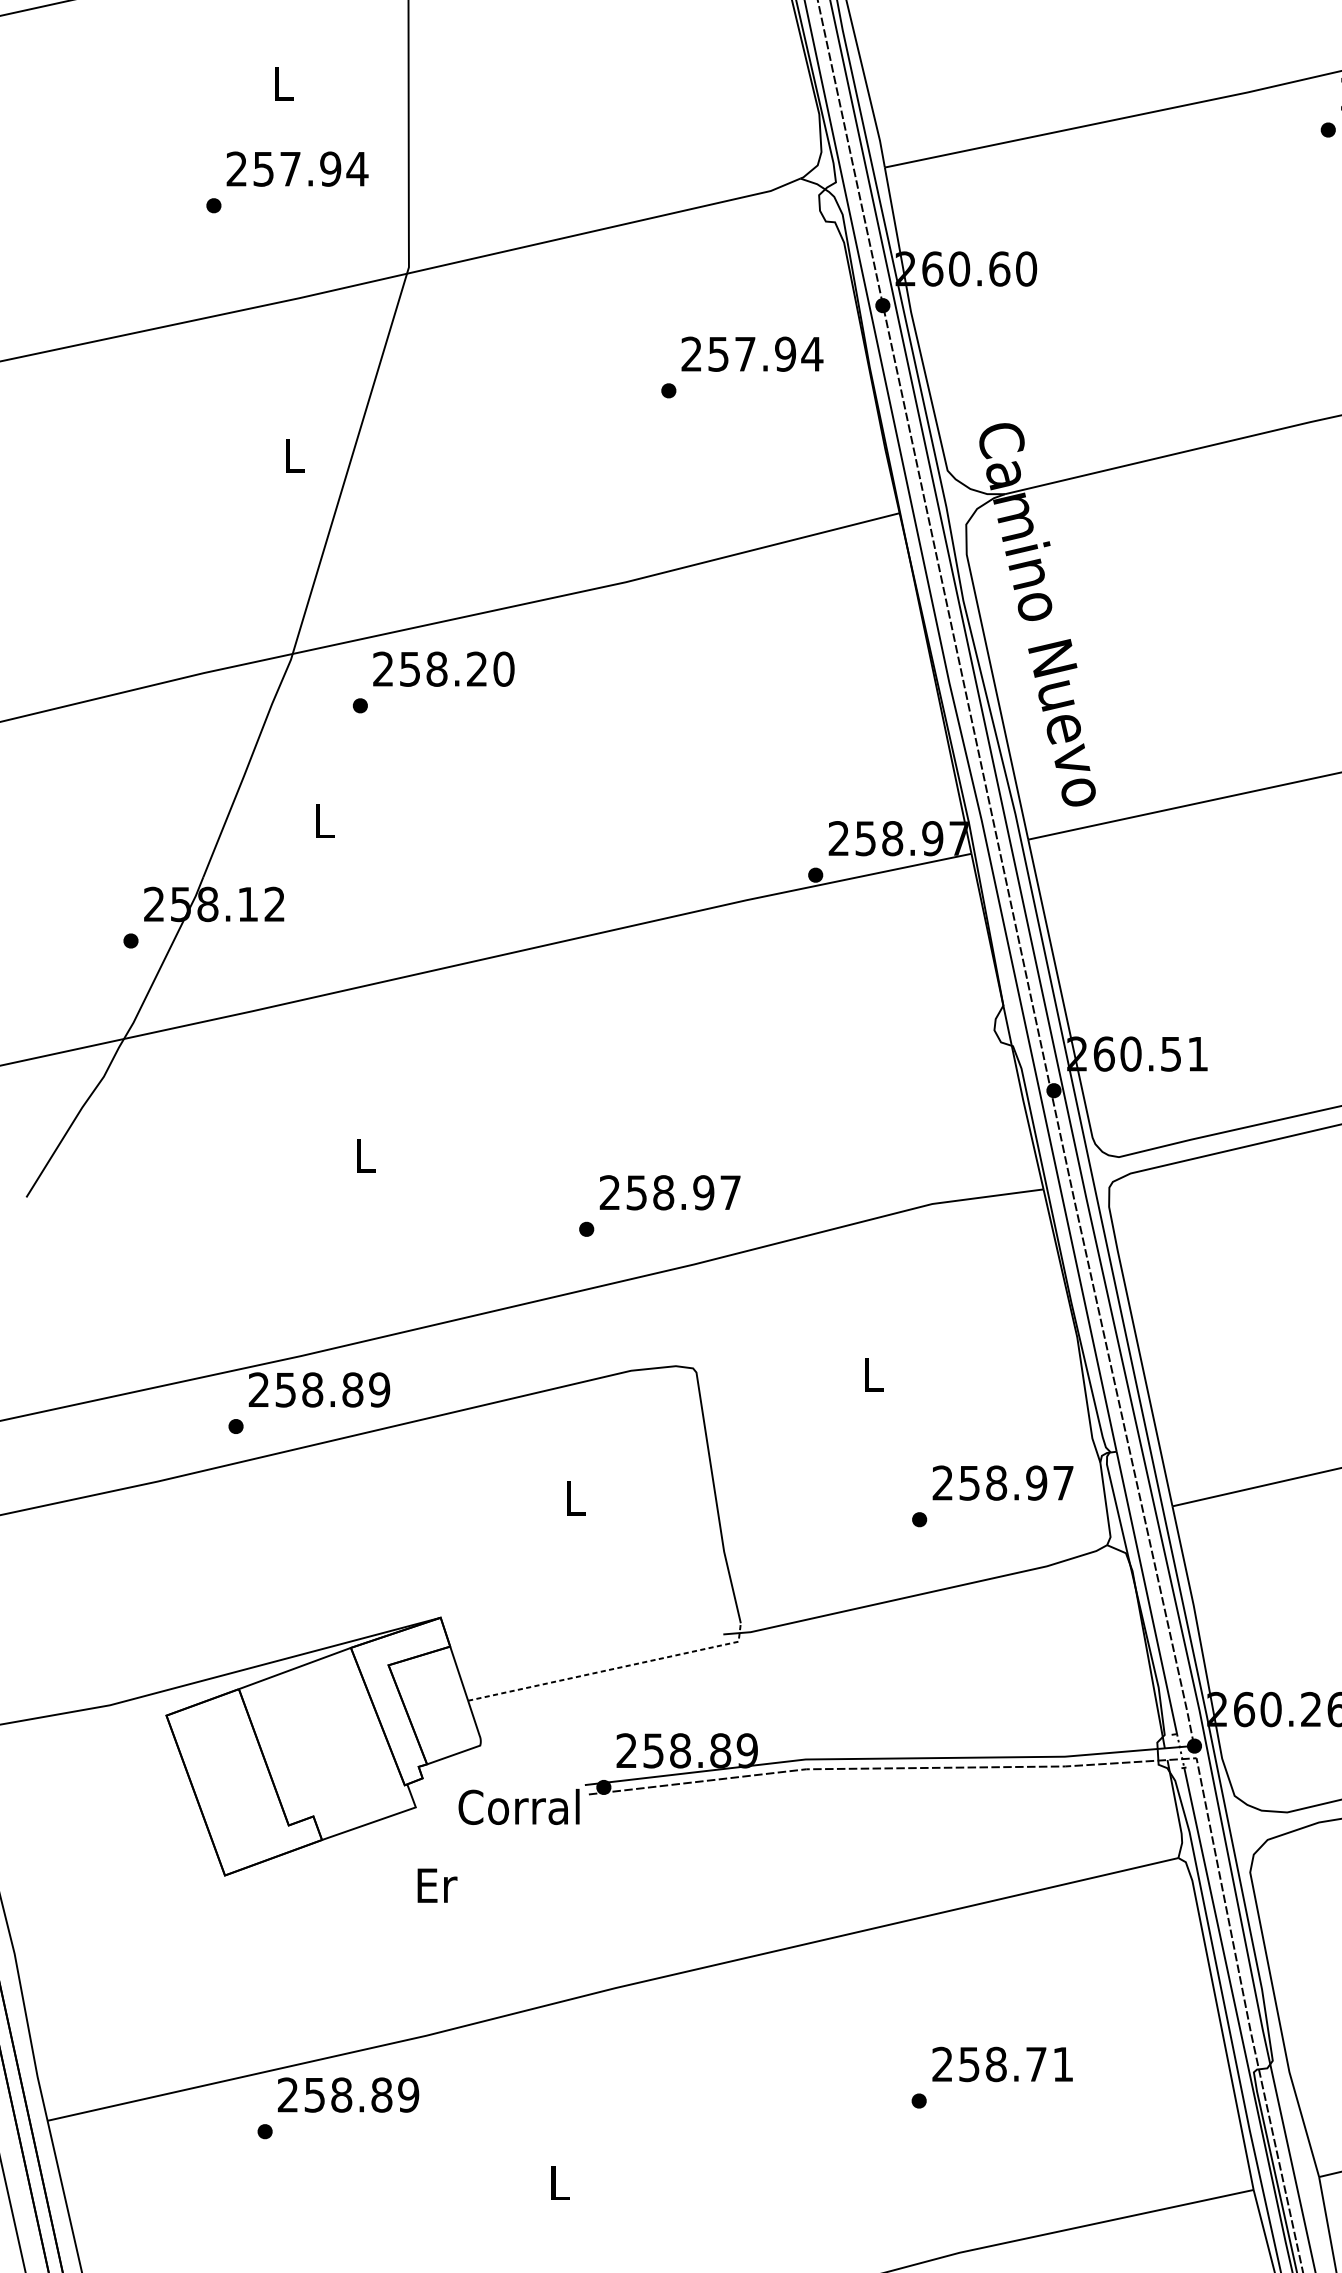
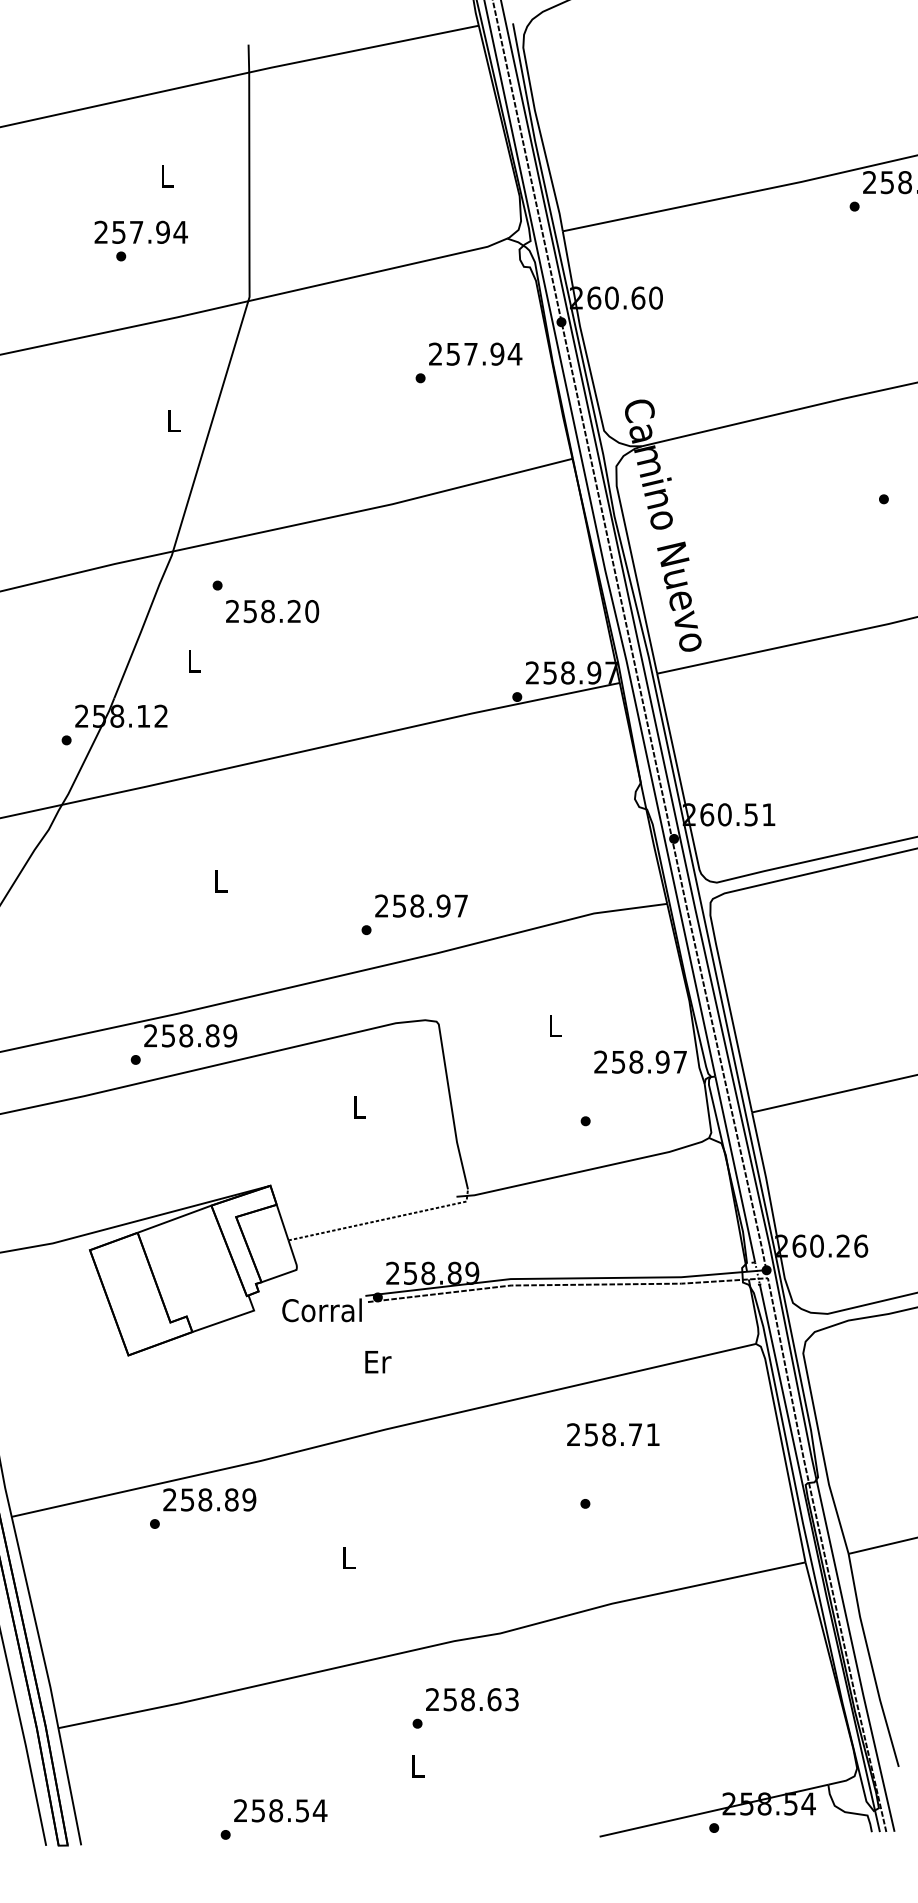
text: (296, 167) -> (140, 231), moved
text: (443, 669) -> (272, 611), moved
text: (1002, 1482) -> (640, 1061), moved
text: (437, 1886) -> (378, 1362), moved
text: (1002, 2064) -> (613, 1434), moved

